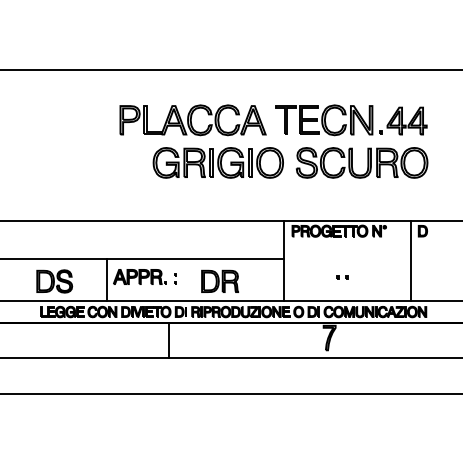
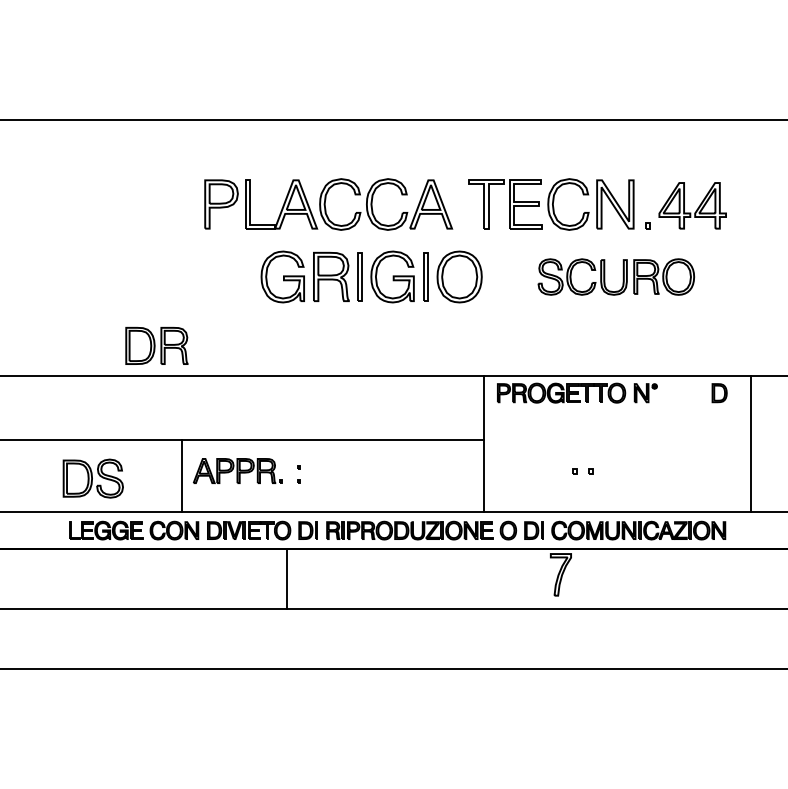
part: (362, 162) -> (616, 276), size x0.7
line: (410, 260) -> (751, 442), moved
part: (220, 280) -> (157, 344), moved

